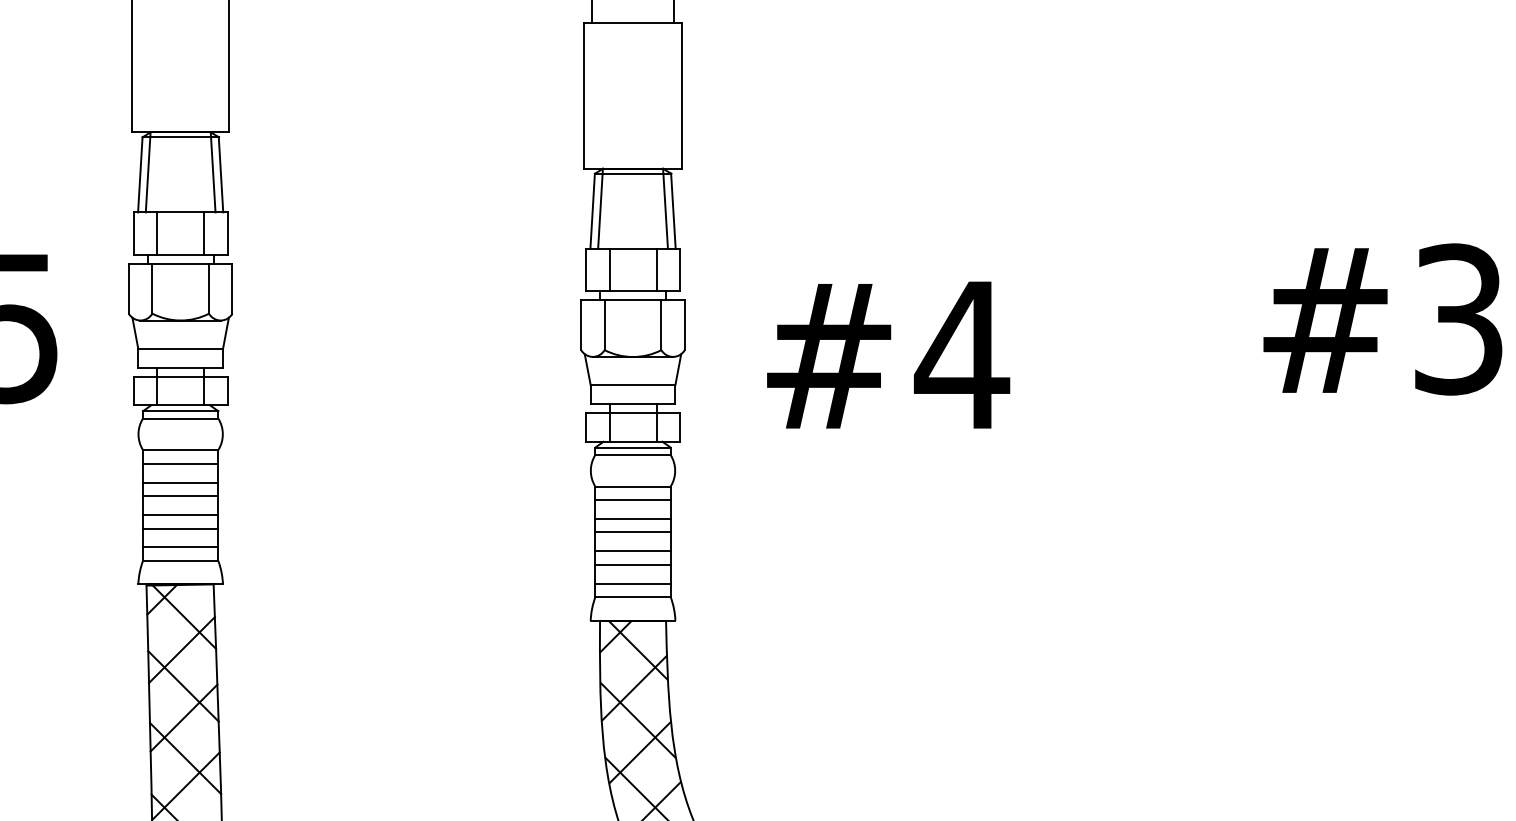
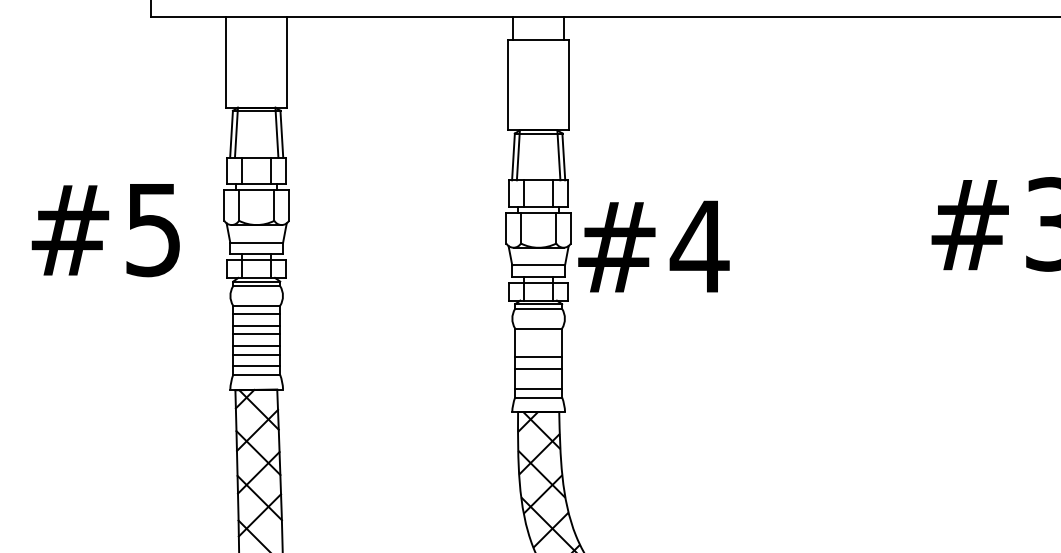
text: (887, 354) -> (653, 246), moved
line: (632, 499) -> (538, 336), removed
line: (632, 518) -> (538, 348), removed
line: (632, 565) -> (538, 377), removed

